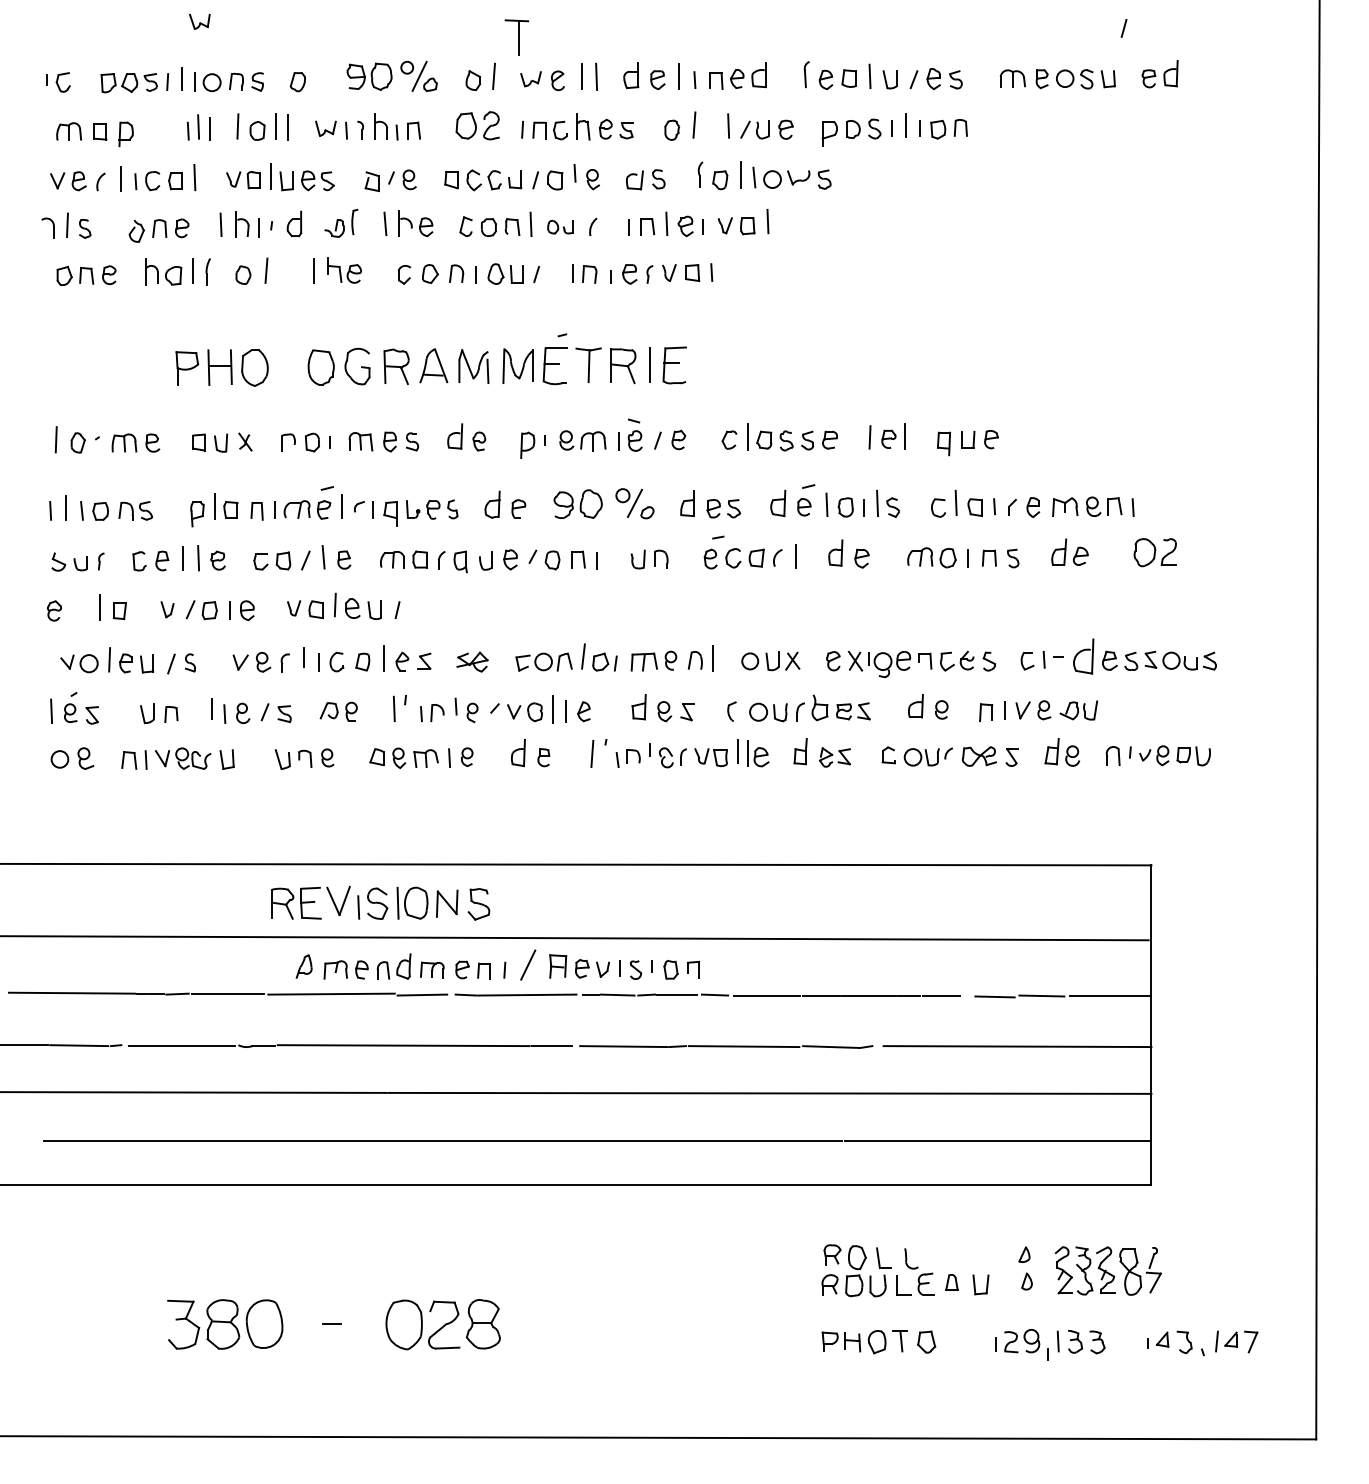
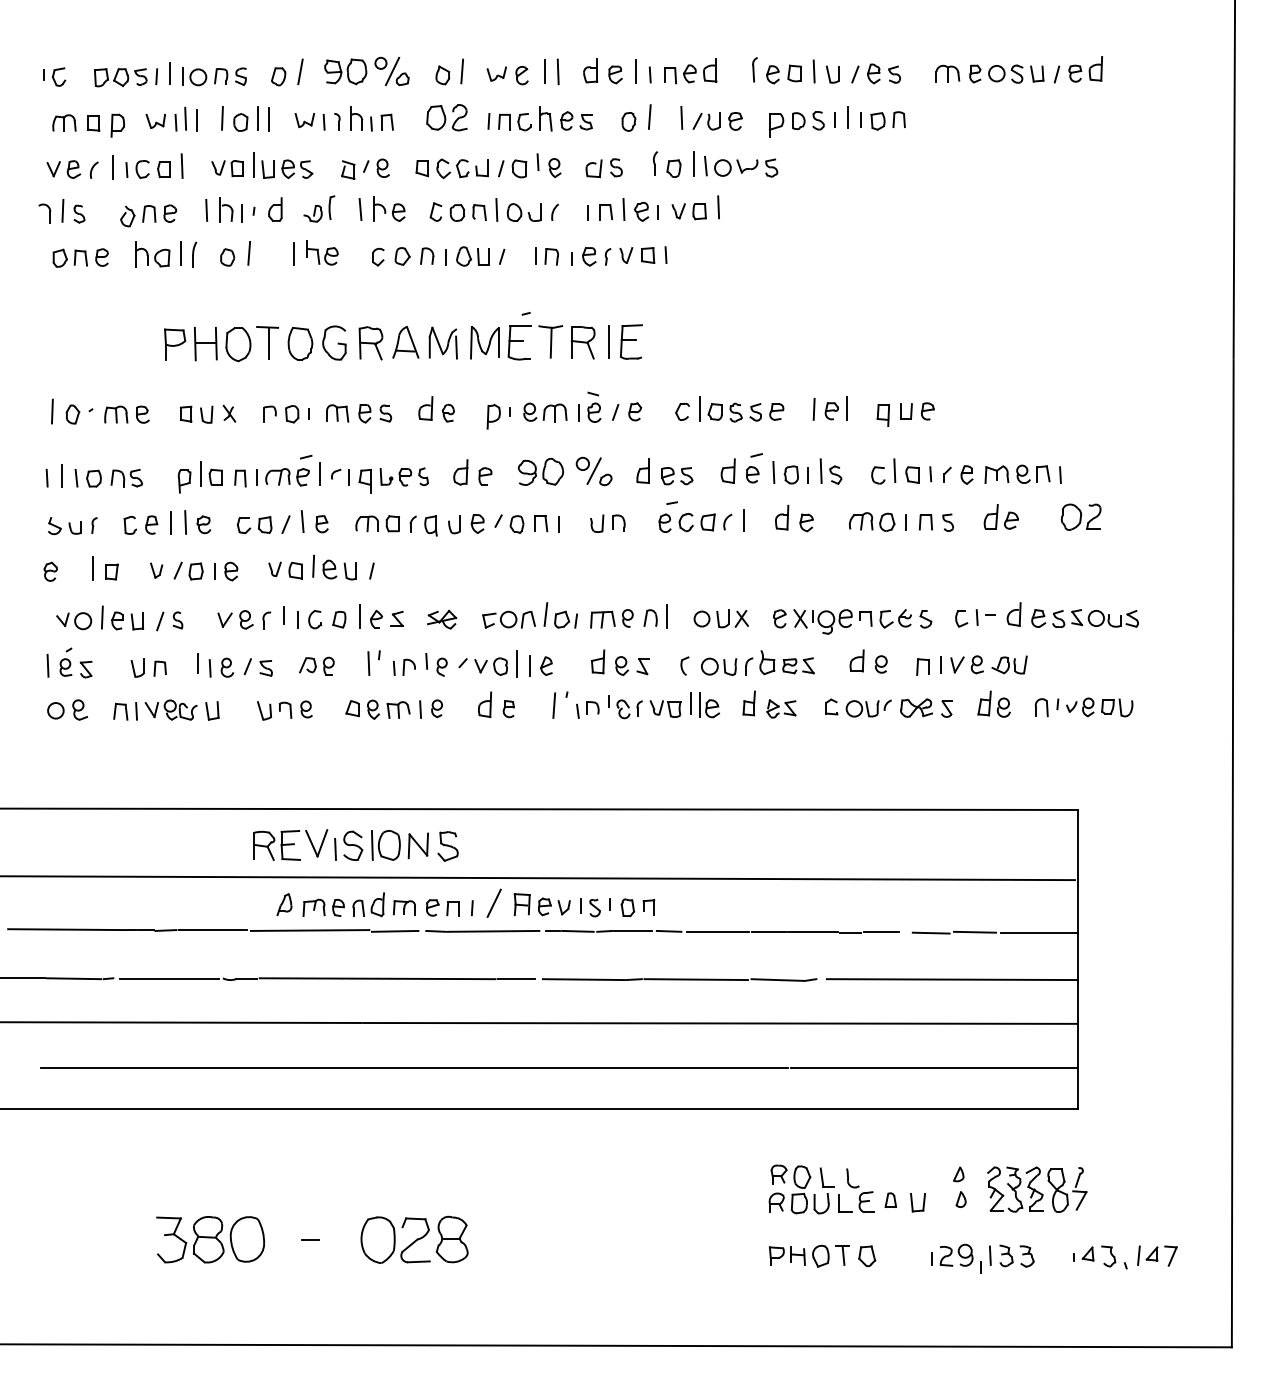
part: (199, 20) -> (155, 120), moved
line: (1123, 28) -> (1056, 74), moved
part: (516, 36) -> (267, 342), moved
line: (321, 76) -> (300, 71), added
part: (560, 227) -> (524, 212), size x1.43
part: (1082, 656) -> (1013, 614), size x0.71

